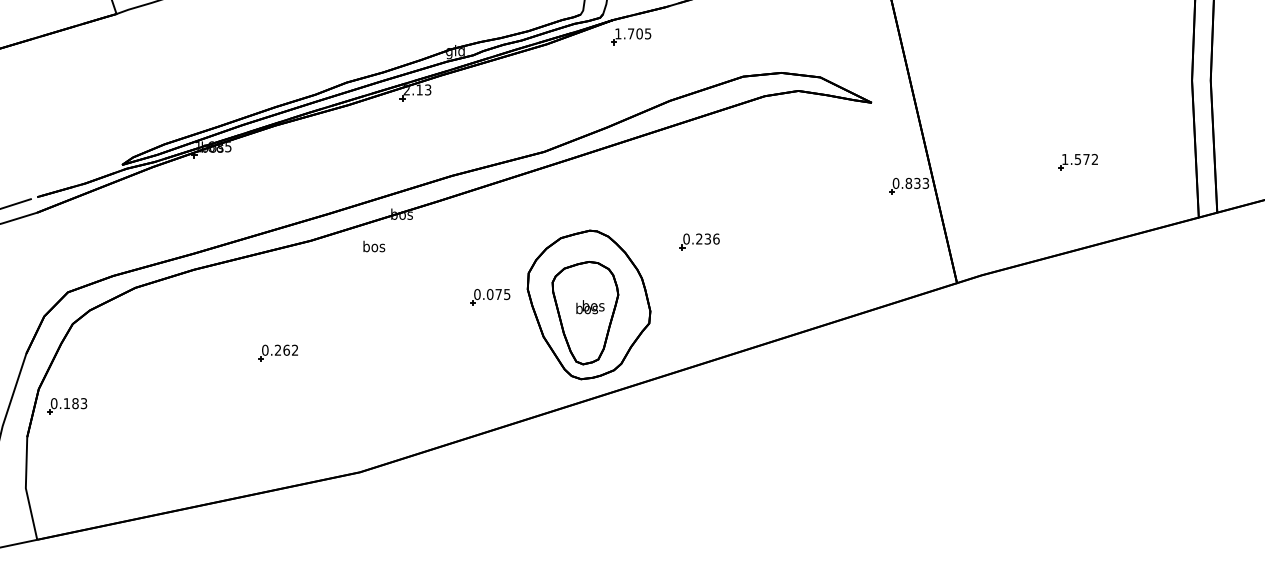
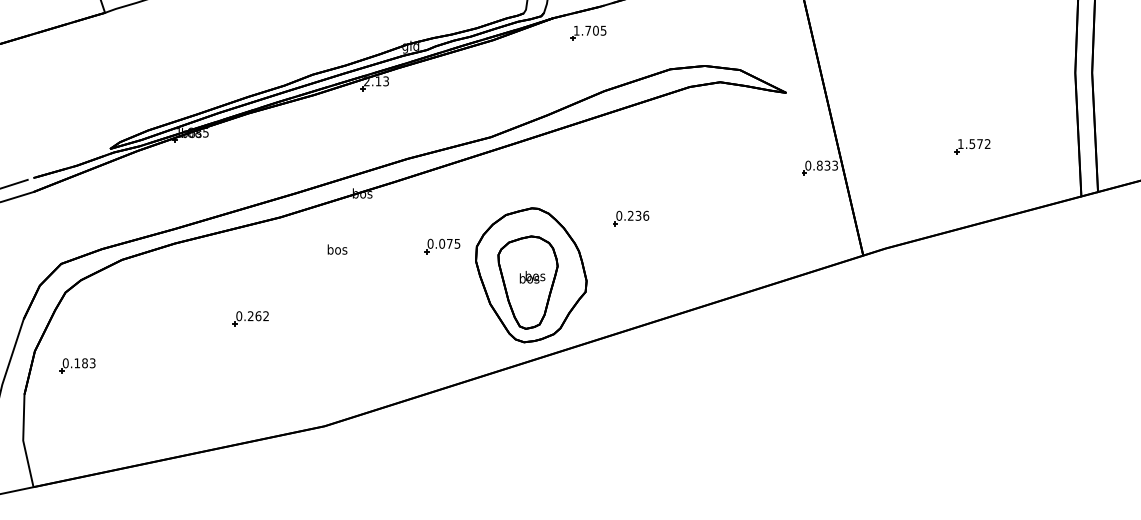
part: (631, 35) -> (588, 32), moved
text: (374, 246) -> (337, 249), moved
part: (490, 297) -> (442, 246), moved
part: (67, 406) -> (77, 365), moved

